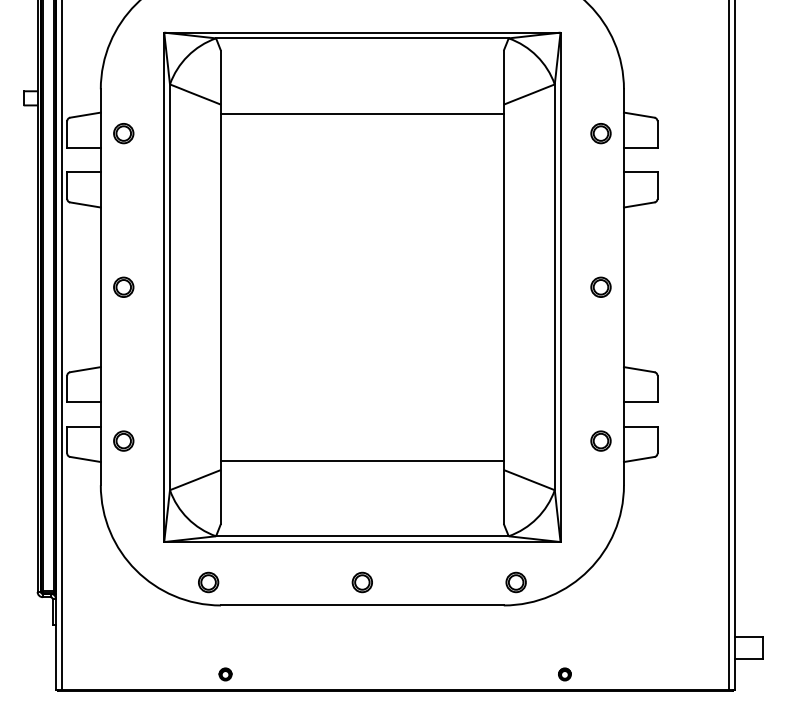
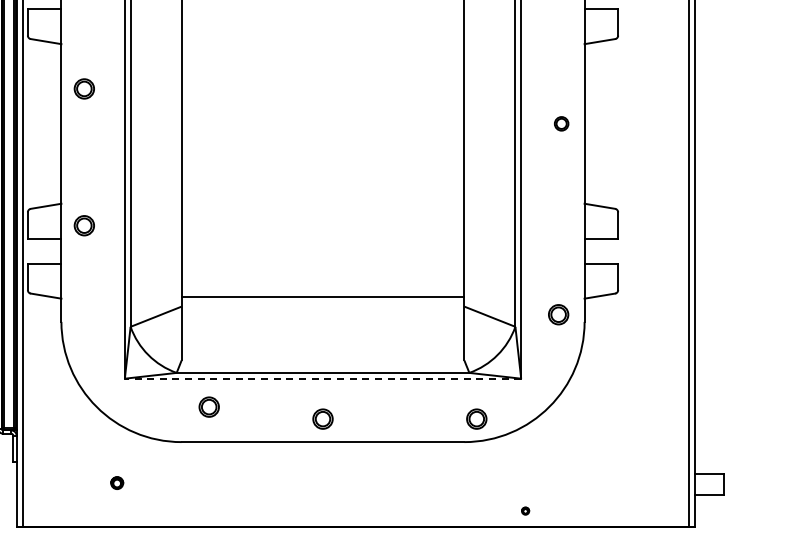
part: (123, 286) -> (84, 88), moved
part: (600, 286) -> (561, 123), size x0.7
part: (123, 440) -> (84, 225), moved
part: (600, 440) -> (558, 314), moved
line: (361, 542) -> (322, 379), solid -> dashed
part: (208, 582) -> (209, 407), moved
part: (225, 674) -> (117, 483), moved
part: (564, 674) -> (525, 511), size x0.6

